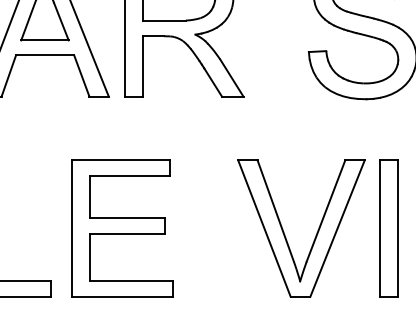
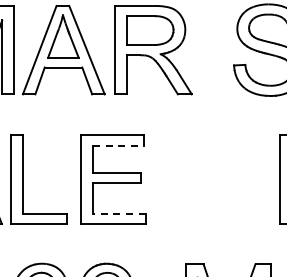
line: (130, 175) -> (118, 145), solid -> dashed
part: (315, 233) -> (238, 182), removed
line: (131, 280) -> (119, 213), solid -> dashed

